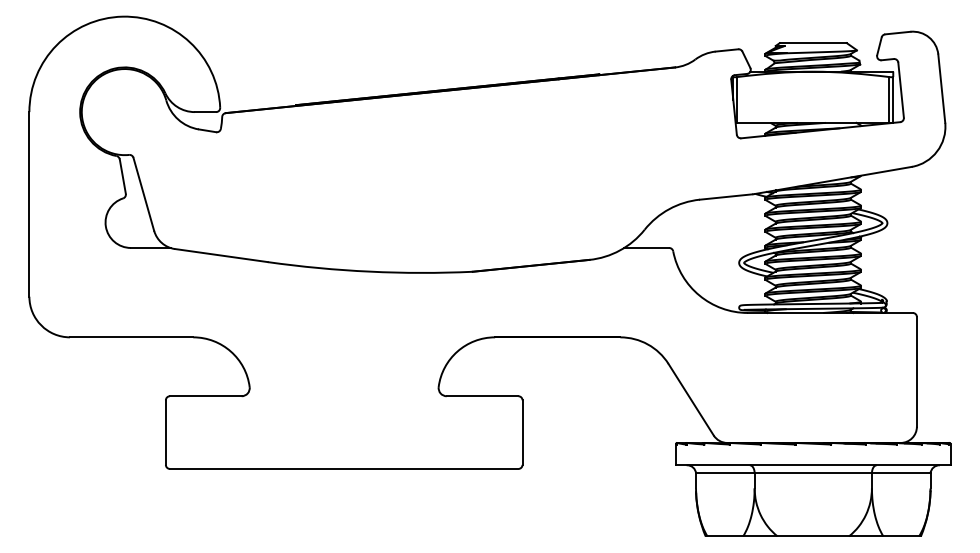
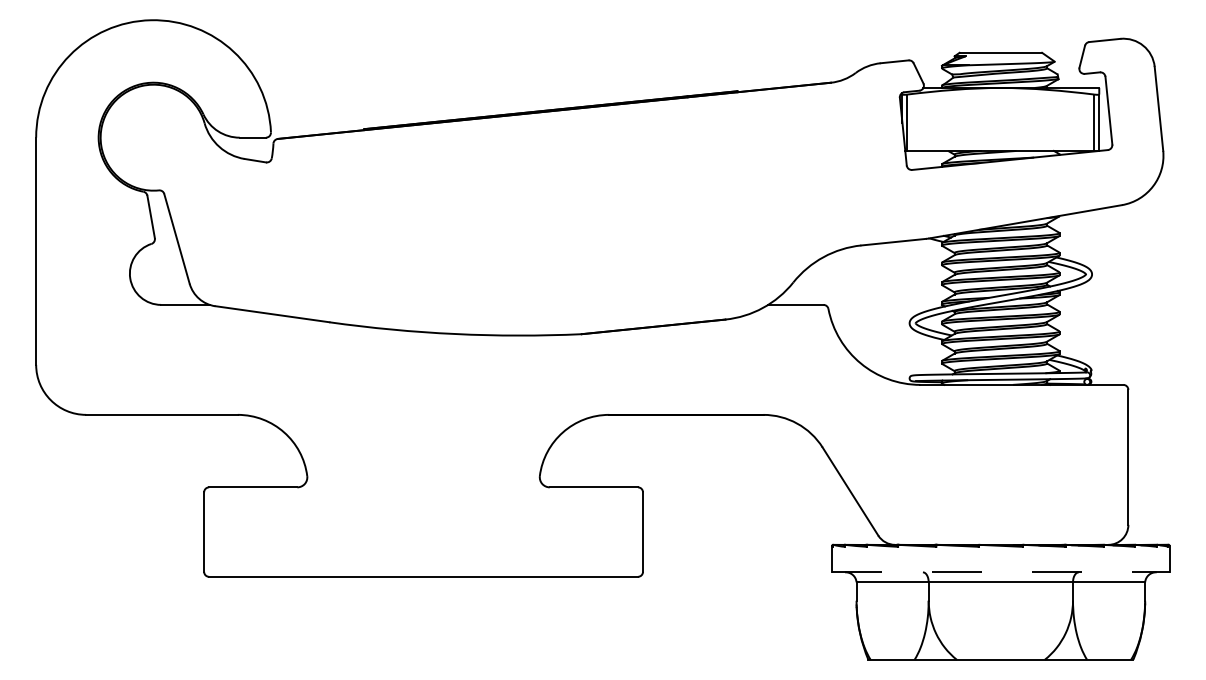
line: (813, 465) -> (1000, 572), solid -> dashed

